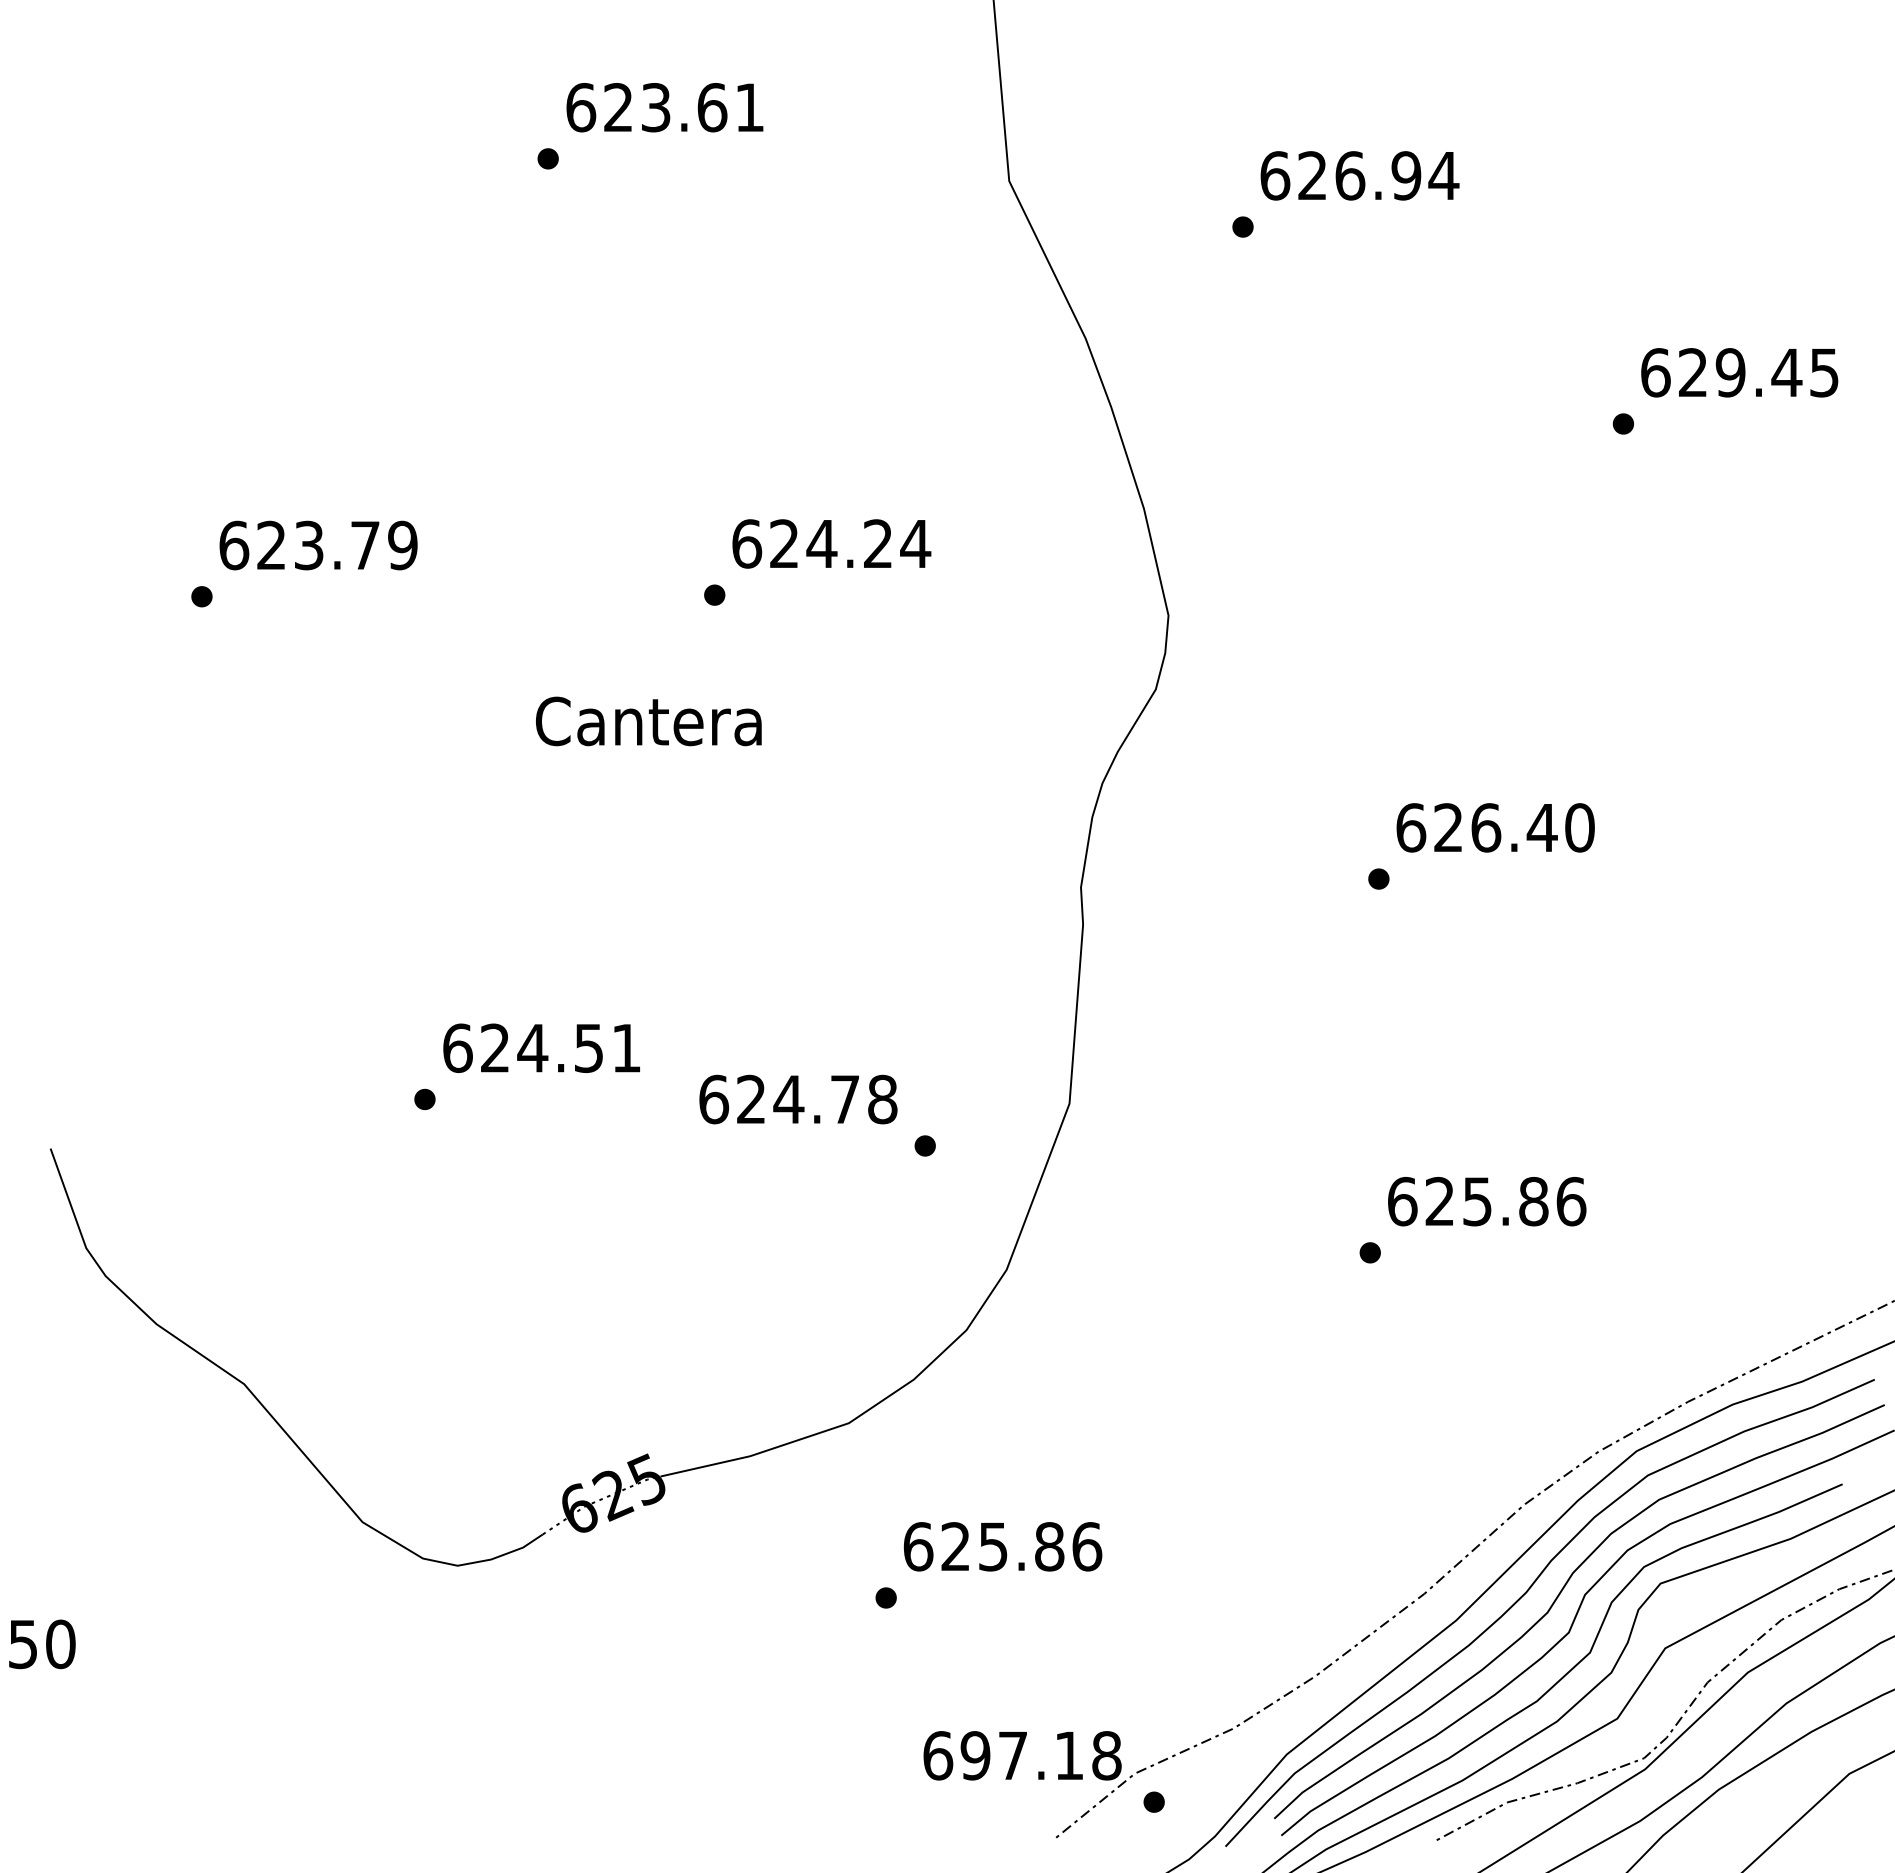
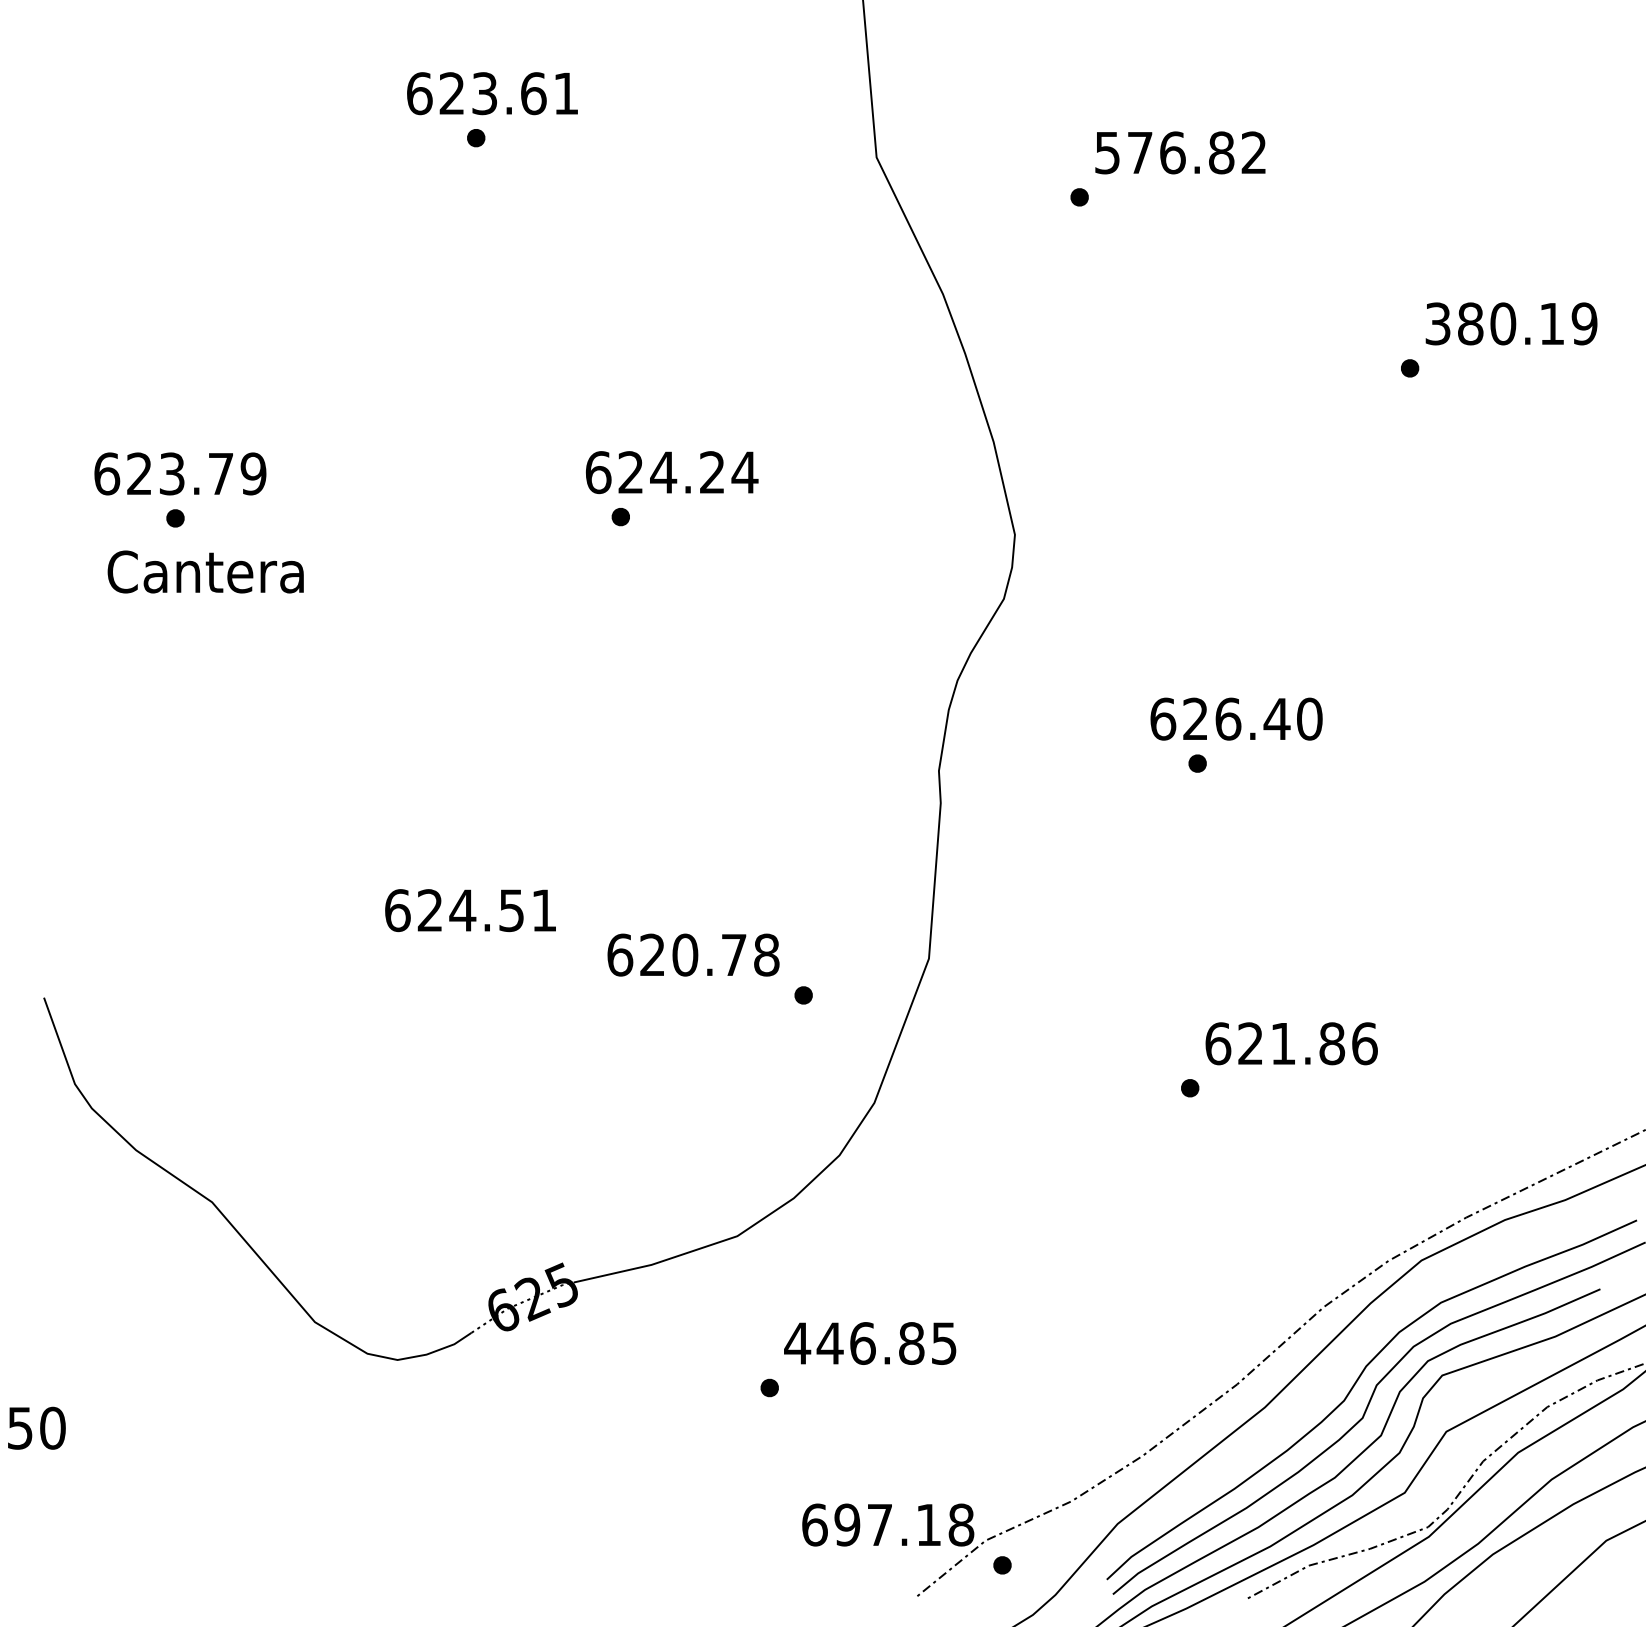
text: (664, 107) -> (492, 93), moved
text: (1359, 175) -> (1180, 152), 626.94 -> 576.82
text: (1740, 372) -> (1511, 323), 629.45 -> 380.19
text: (831, 543) -> (671, 472), moved
text: (318, 545) -> (180, 473), moved
text: (648, 721) -> (205, 572), moved
text: (1495, 827) -> (1236, 718), moved
part: (424, 1099) -> (368, 955), removed
text: (788, 1099) -> (684, 955), 624.78 -> 620.78
text: (1477, 1201) -> (1283, 1043), 625.86 -> 621.86
text: (1002, 1546) -> (870, 1343), 625.86 -> 446.85
curve: (1528, 1591) -> (1327, 1382), removed

